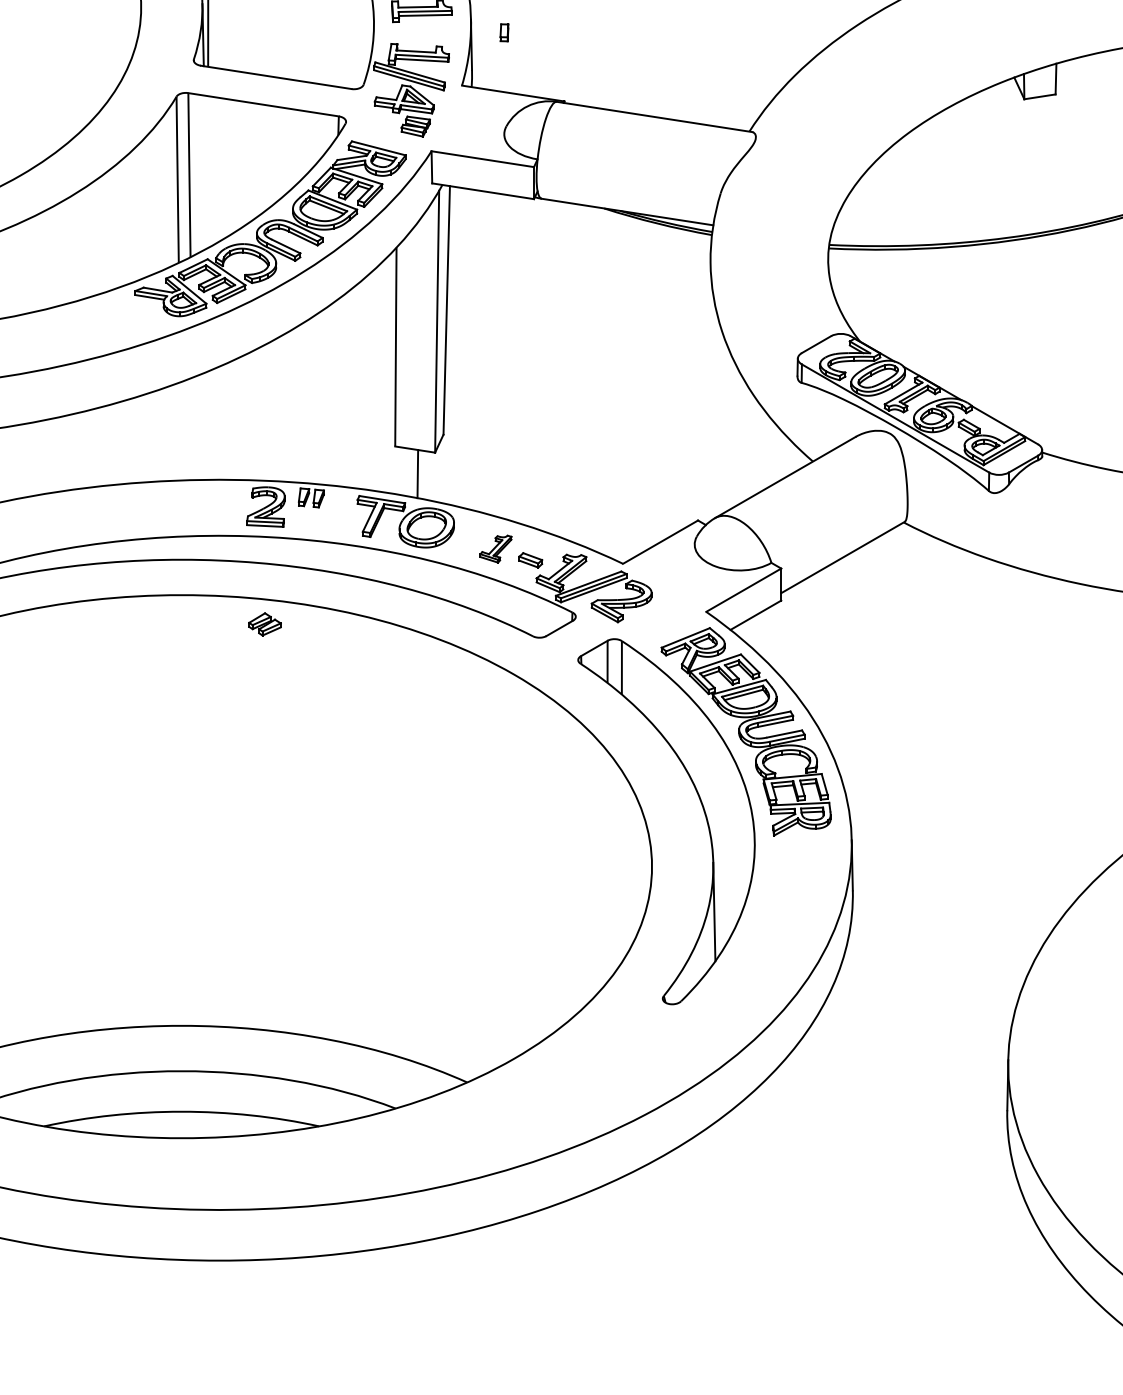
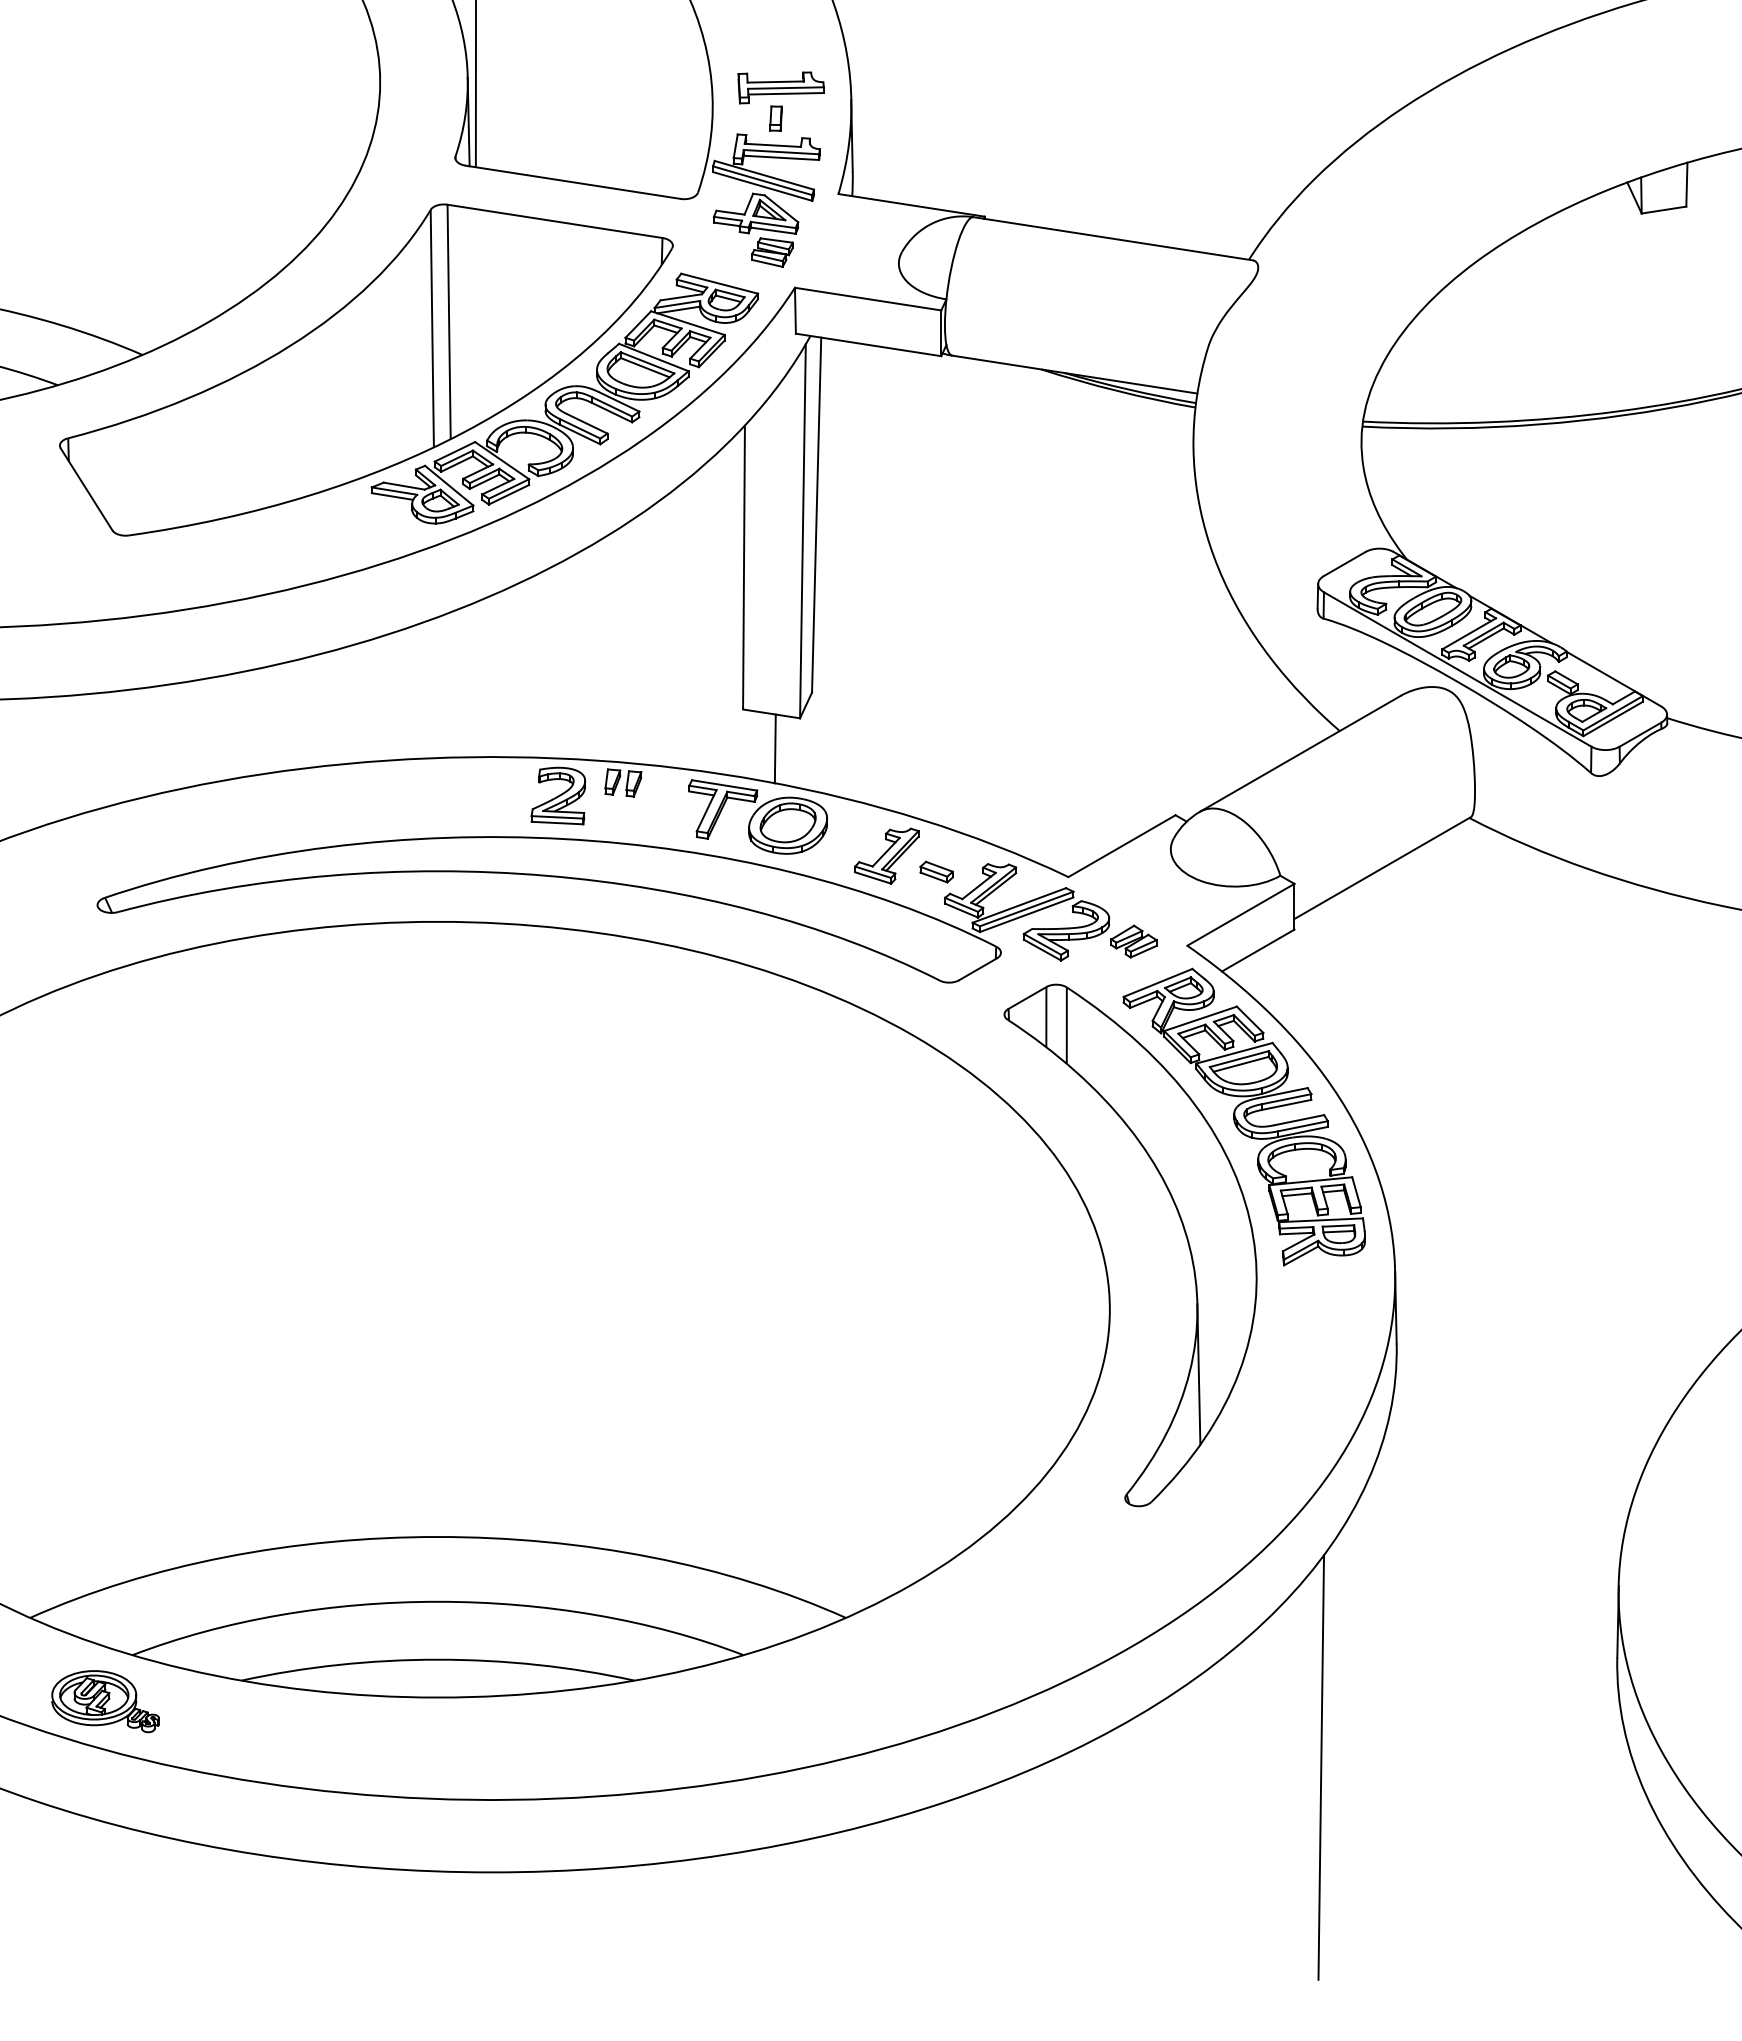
part: (504, 32) -> (775, 118), moved
part: (495, 548) -> (886, 855), size x1.43
part: (264, 624) -> (1133, 941), moved
line: (800, 1187) -> (1321, 1767), added

